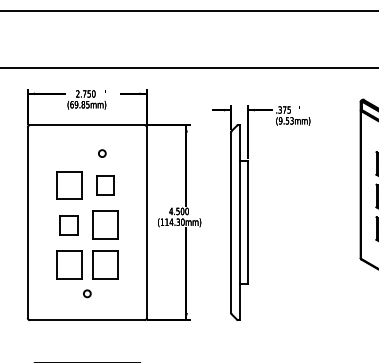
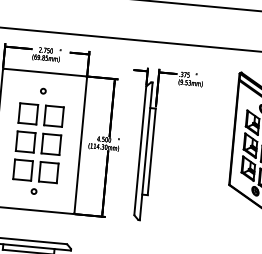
circle: (102, 153) -> (43, 91), moved
part: (105, 185) -> (53, 116), size x1.43
part: (69, 224) -> (26, 141), size x1.43

